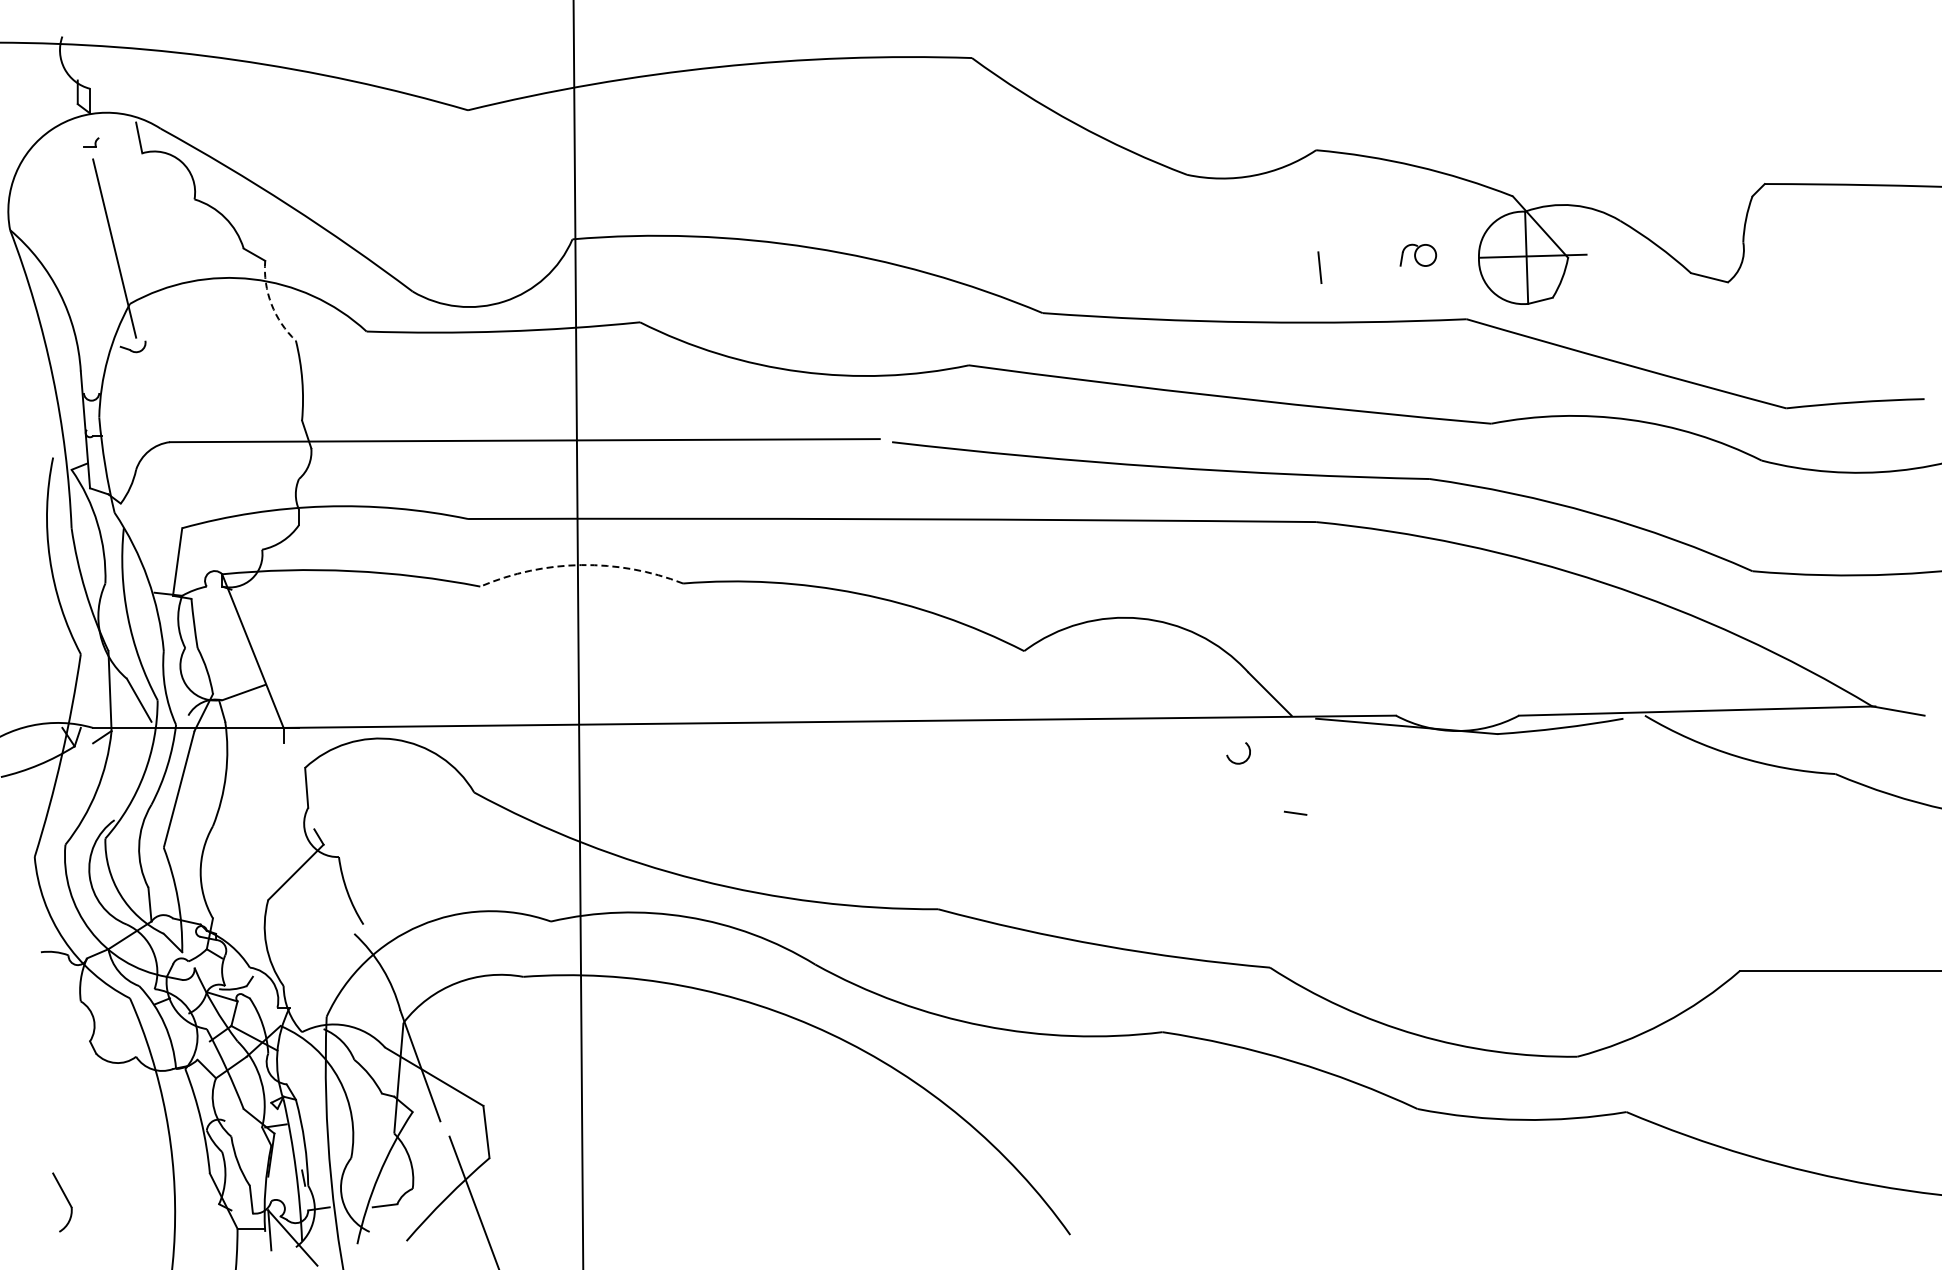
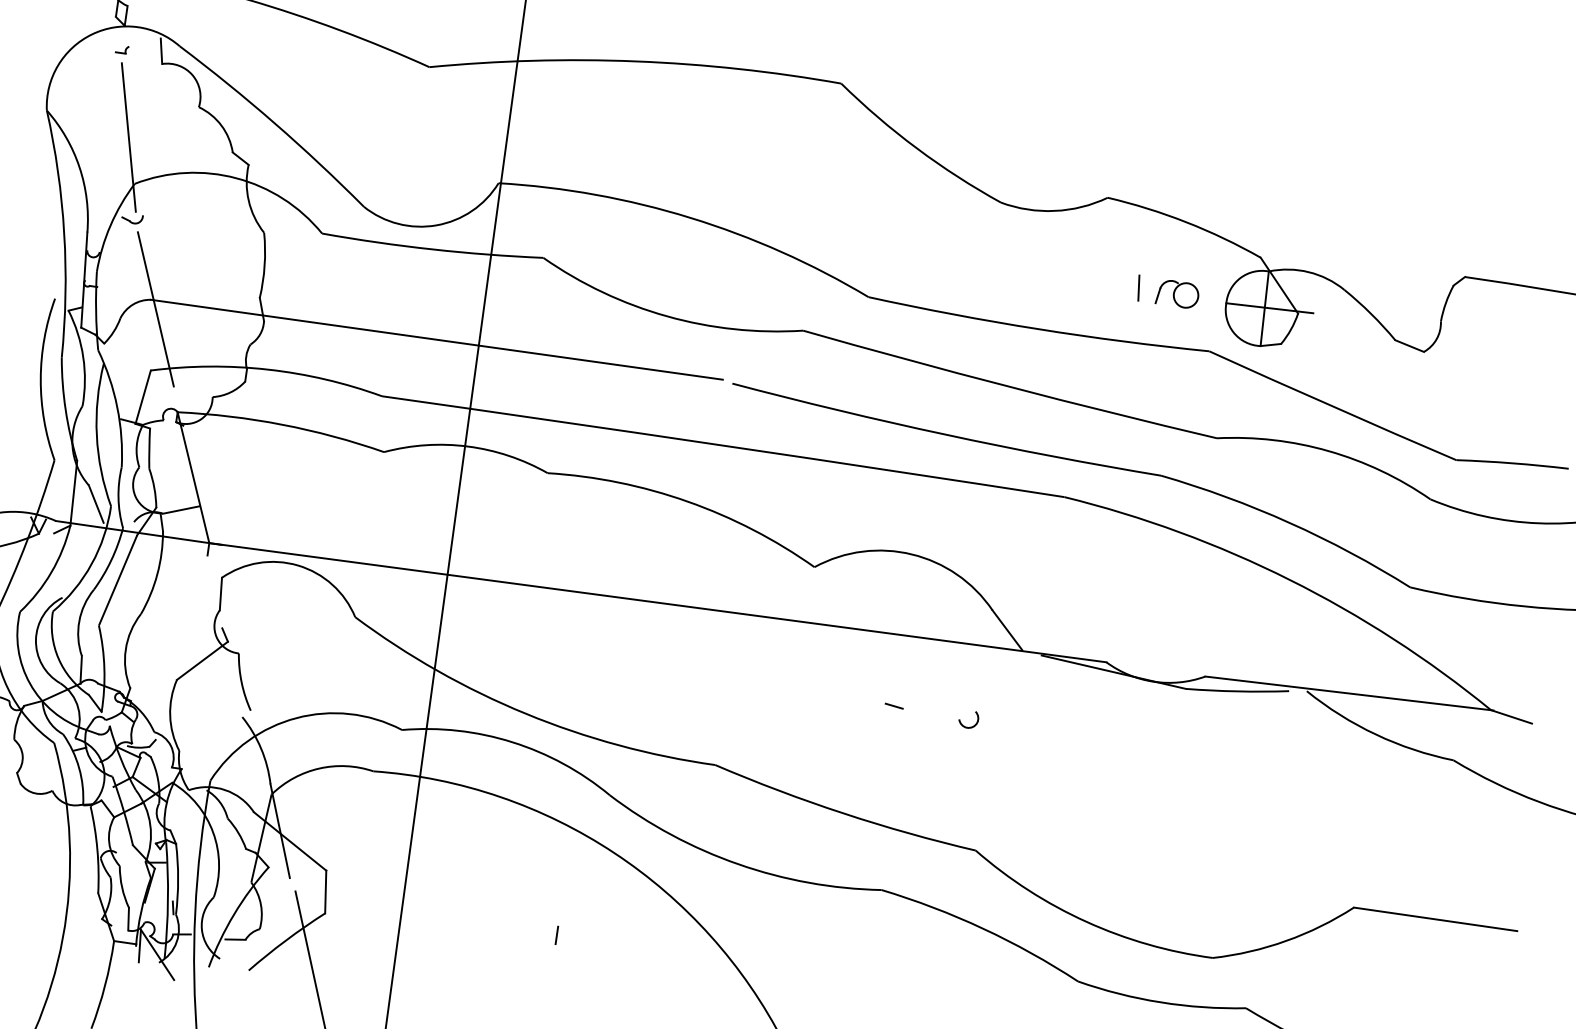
part: (1418, 255) -> (1177, 294), size x1.43
line: (1319, 267) -> (1138, 287), moved
arc: (271, 304) -> (248, 200), dashed -> solid
line: (177, 452) -> (155, 309), added
arc: (581, 565) -> (467, 446), dashed -> solid
arc: (1238, 762) -> (967, 726), moved
line: (1295, 812) -> (894, 705), moved
line: (774, 1144) -> (556, 935), added

